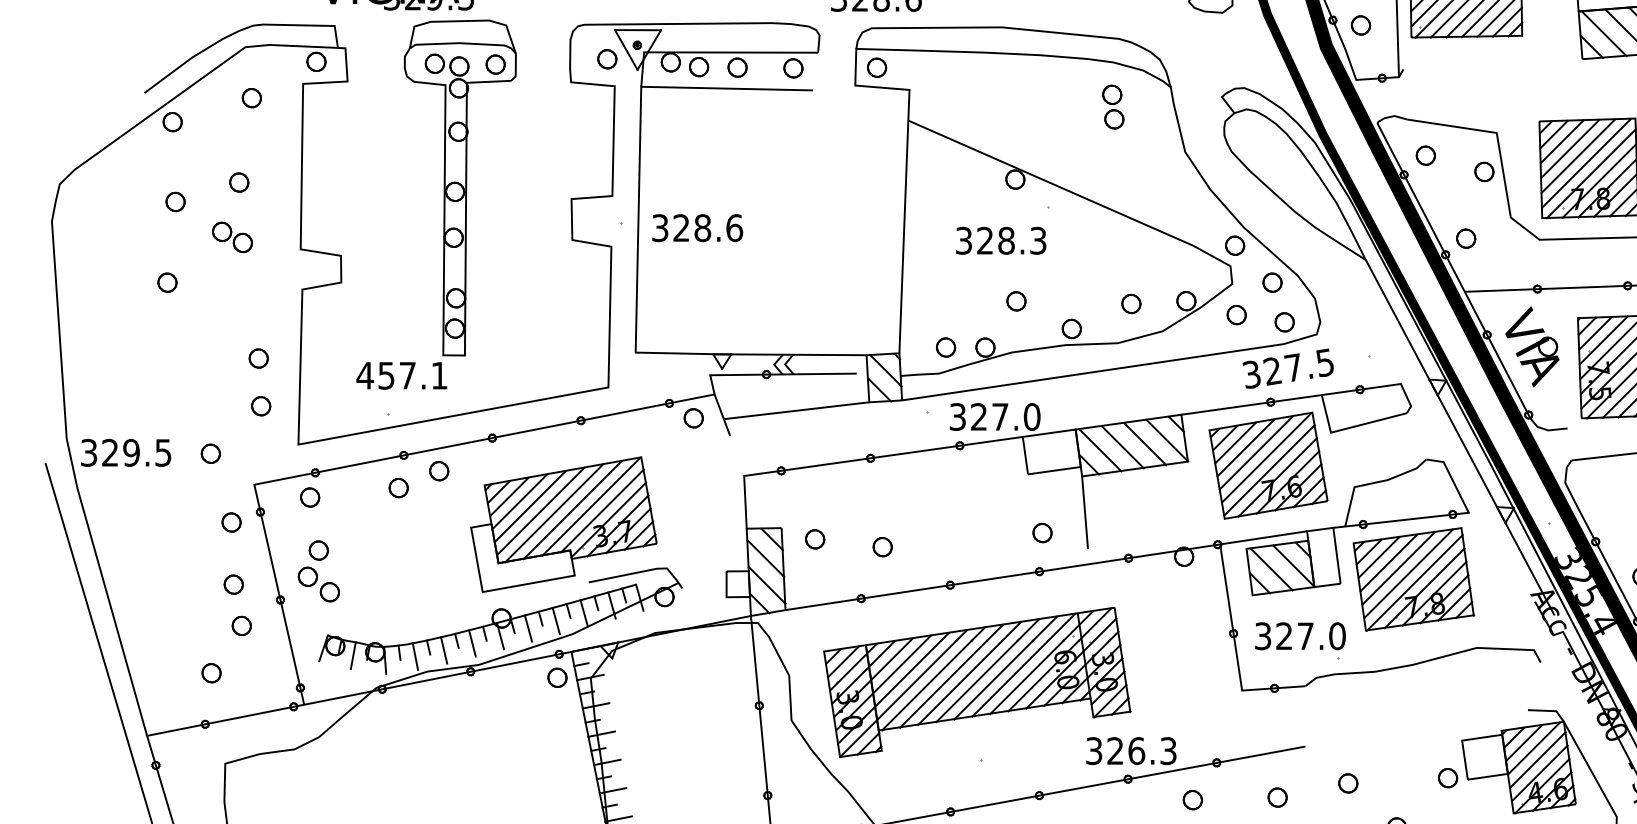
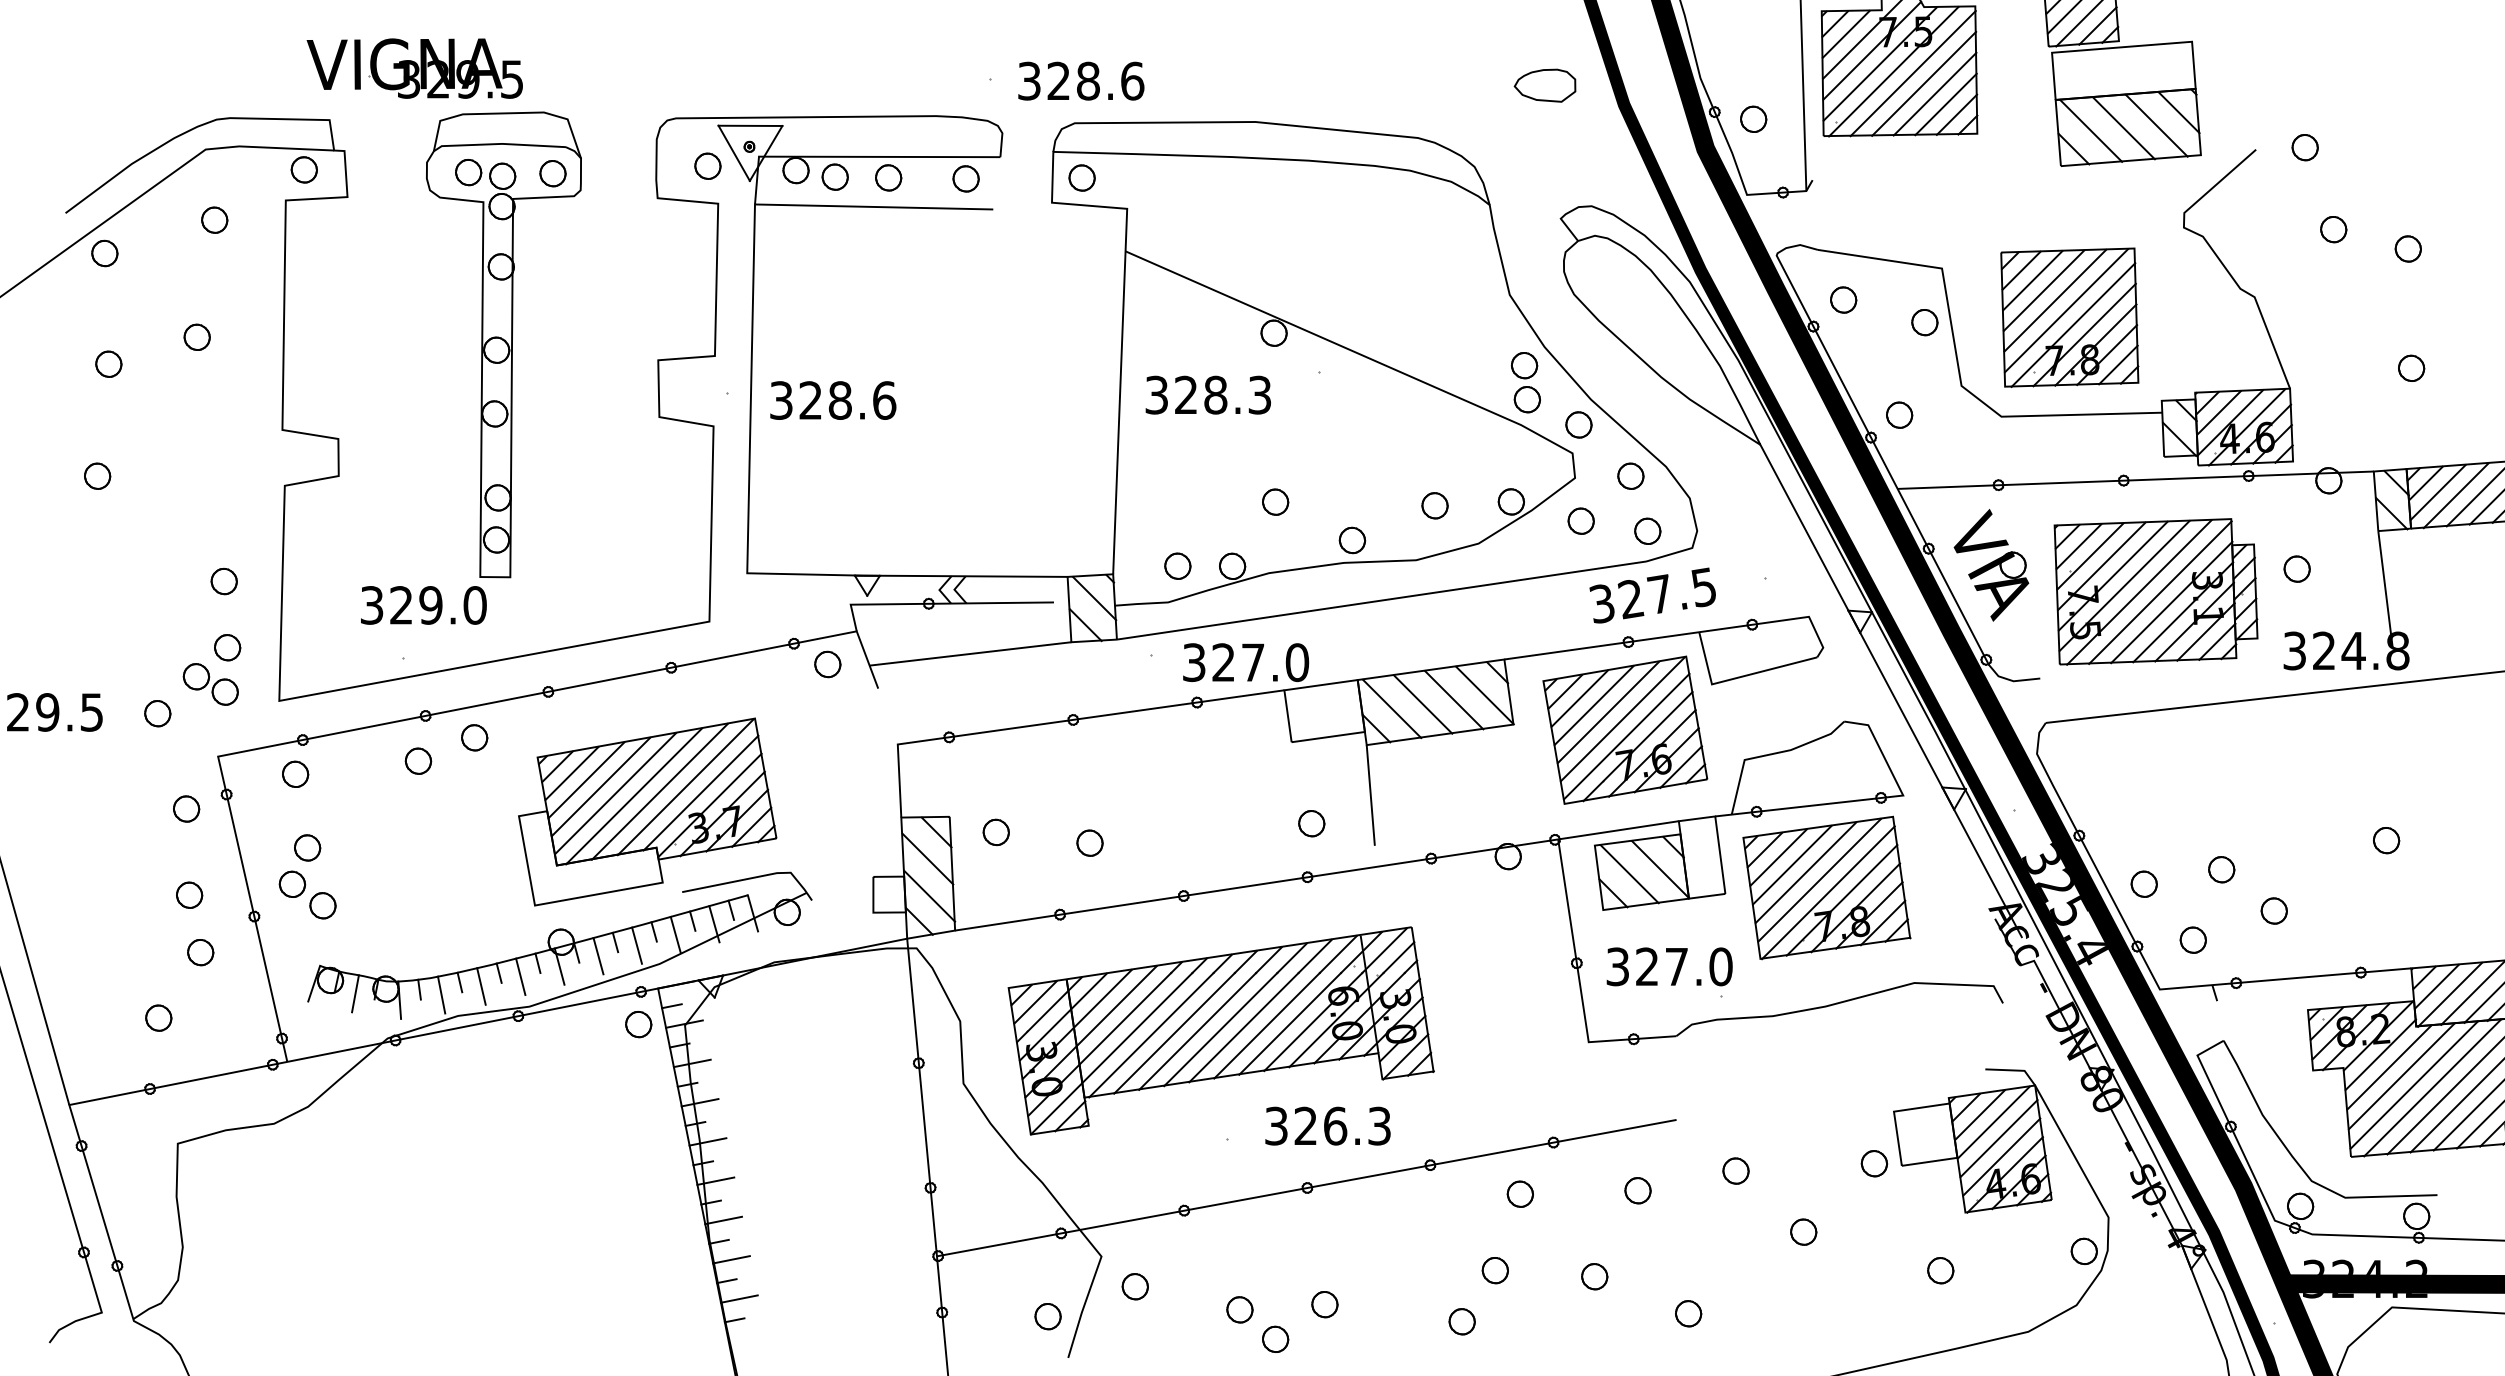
part: (1112, 107) -> (1525, 382), moved
part: (232, 237) -> (210, 684), moved
text: (1000, 240) -> (1207, 394), moved
text: (401, 375) -> (422, 605), 457.1 -> 329.0
text: (1130, 750) -> (1327, 1125), moved

